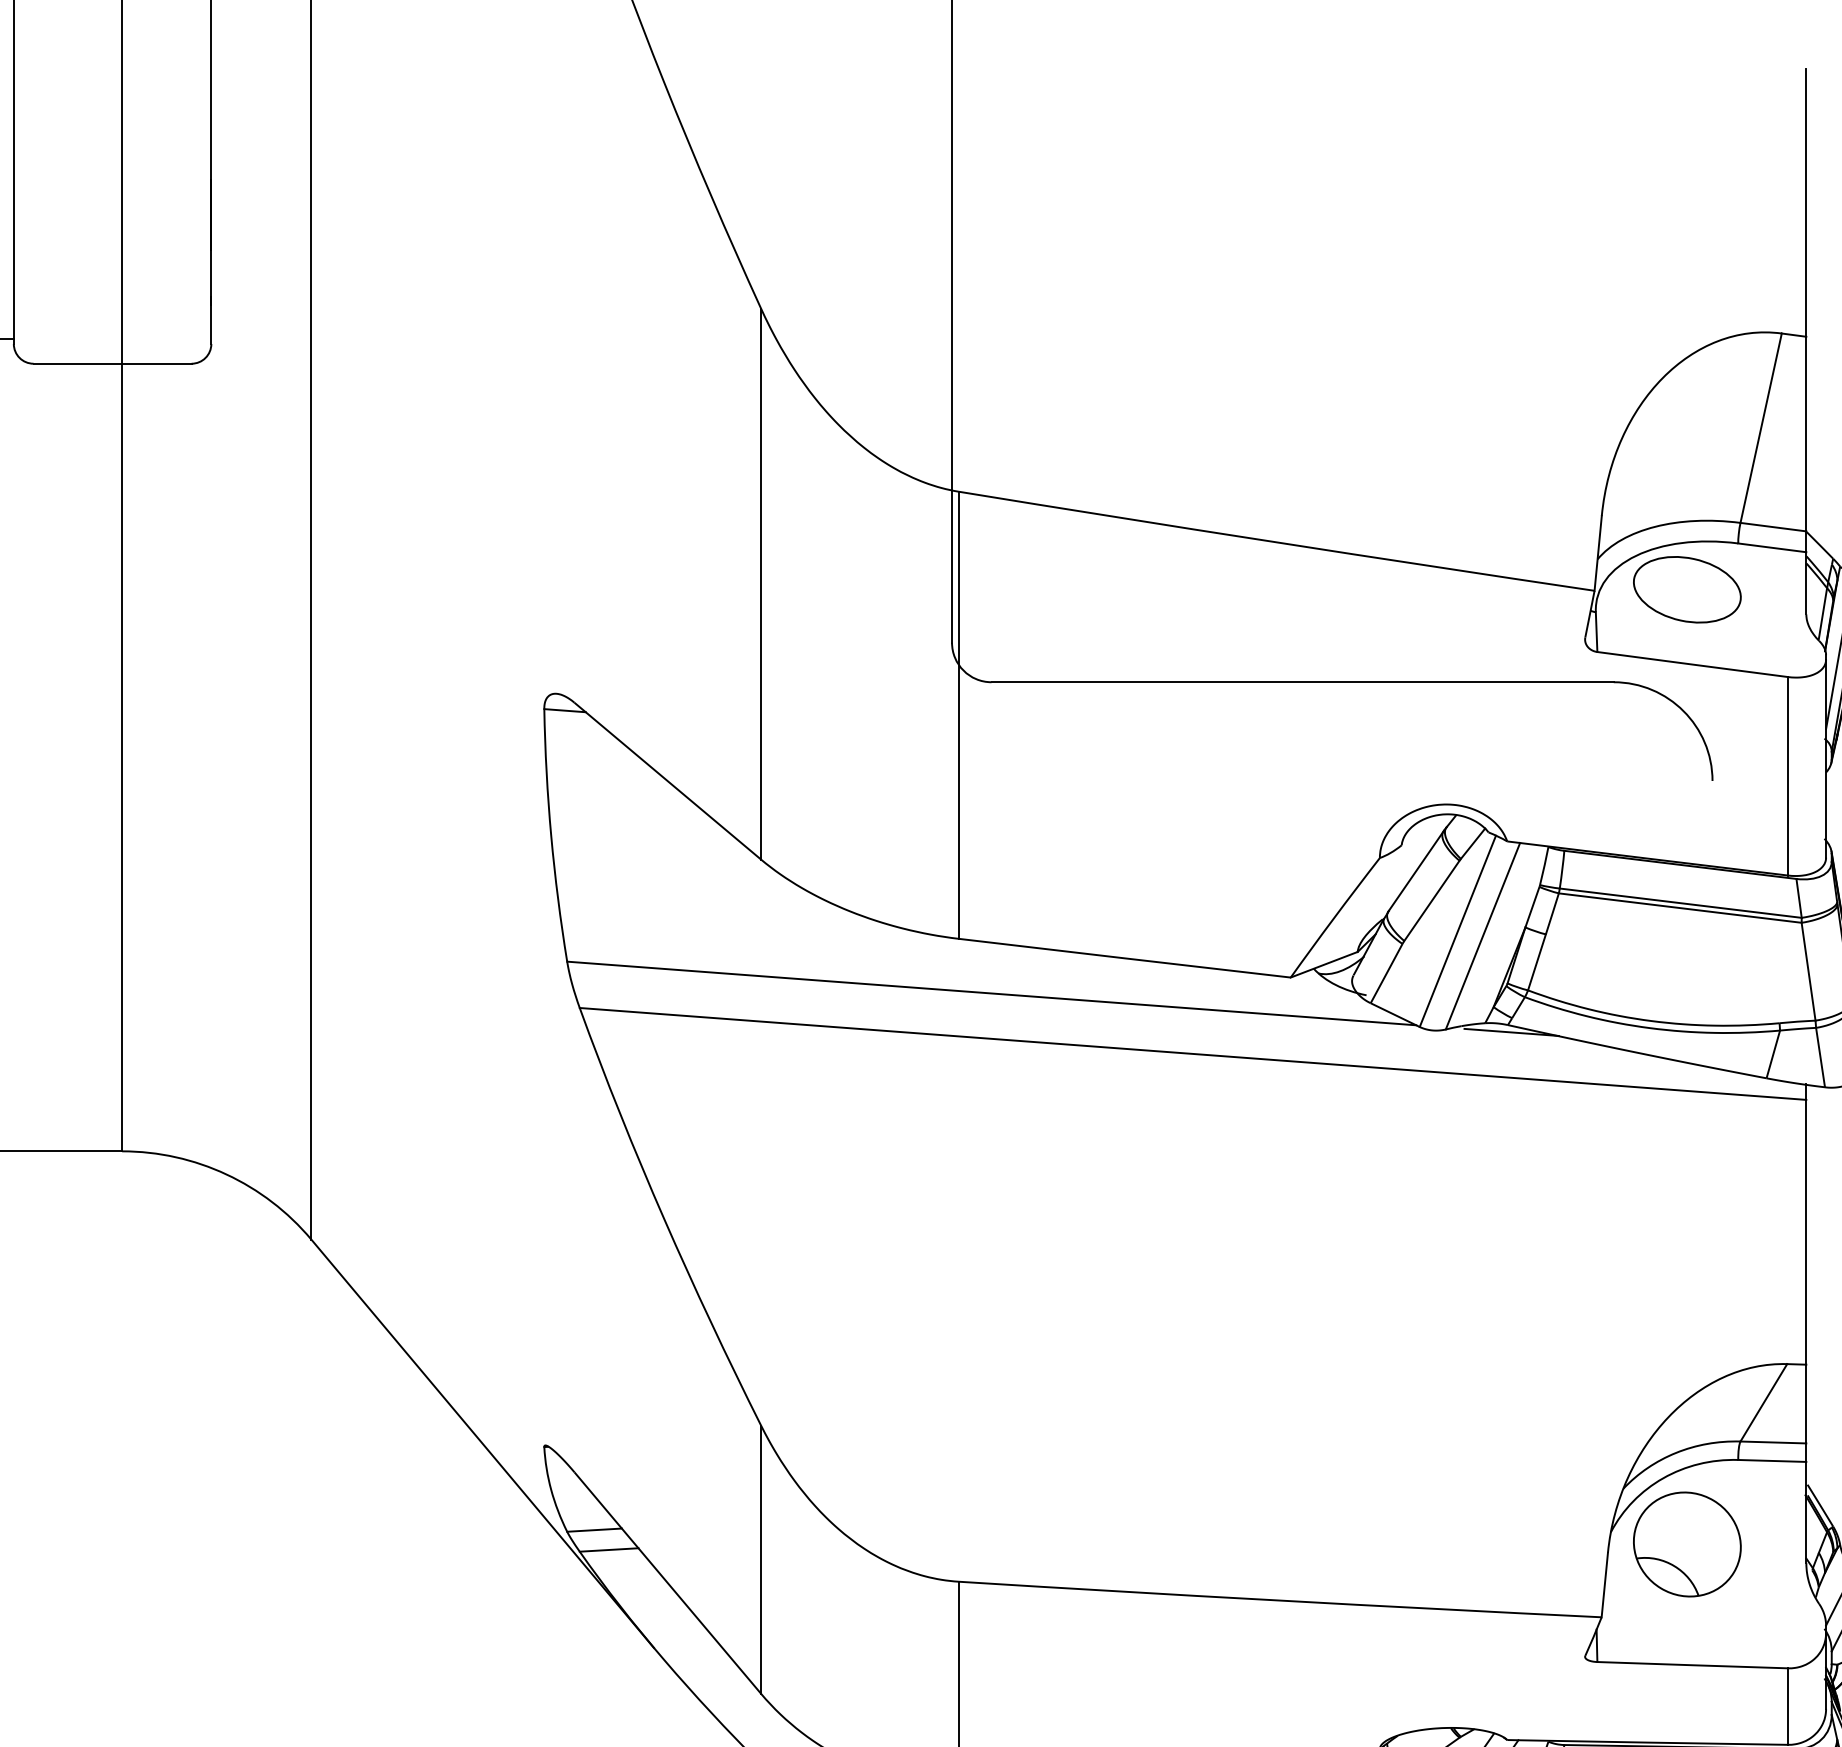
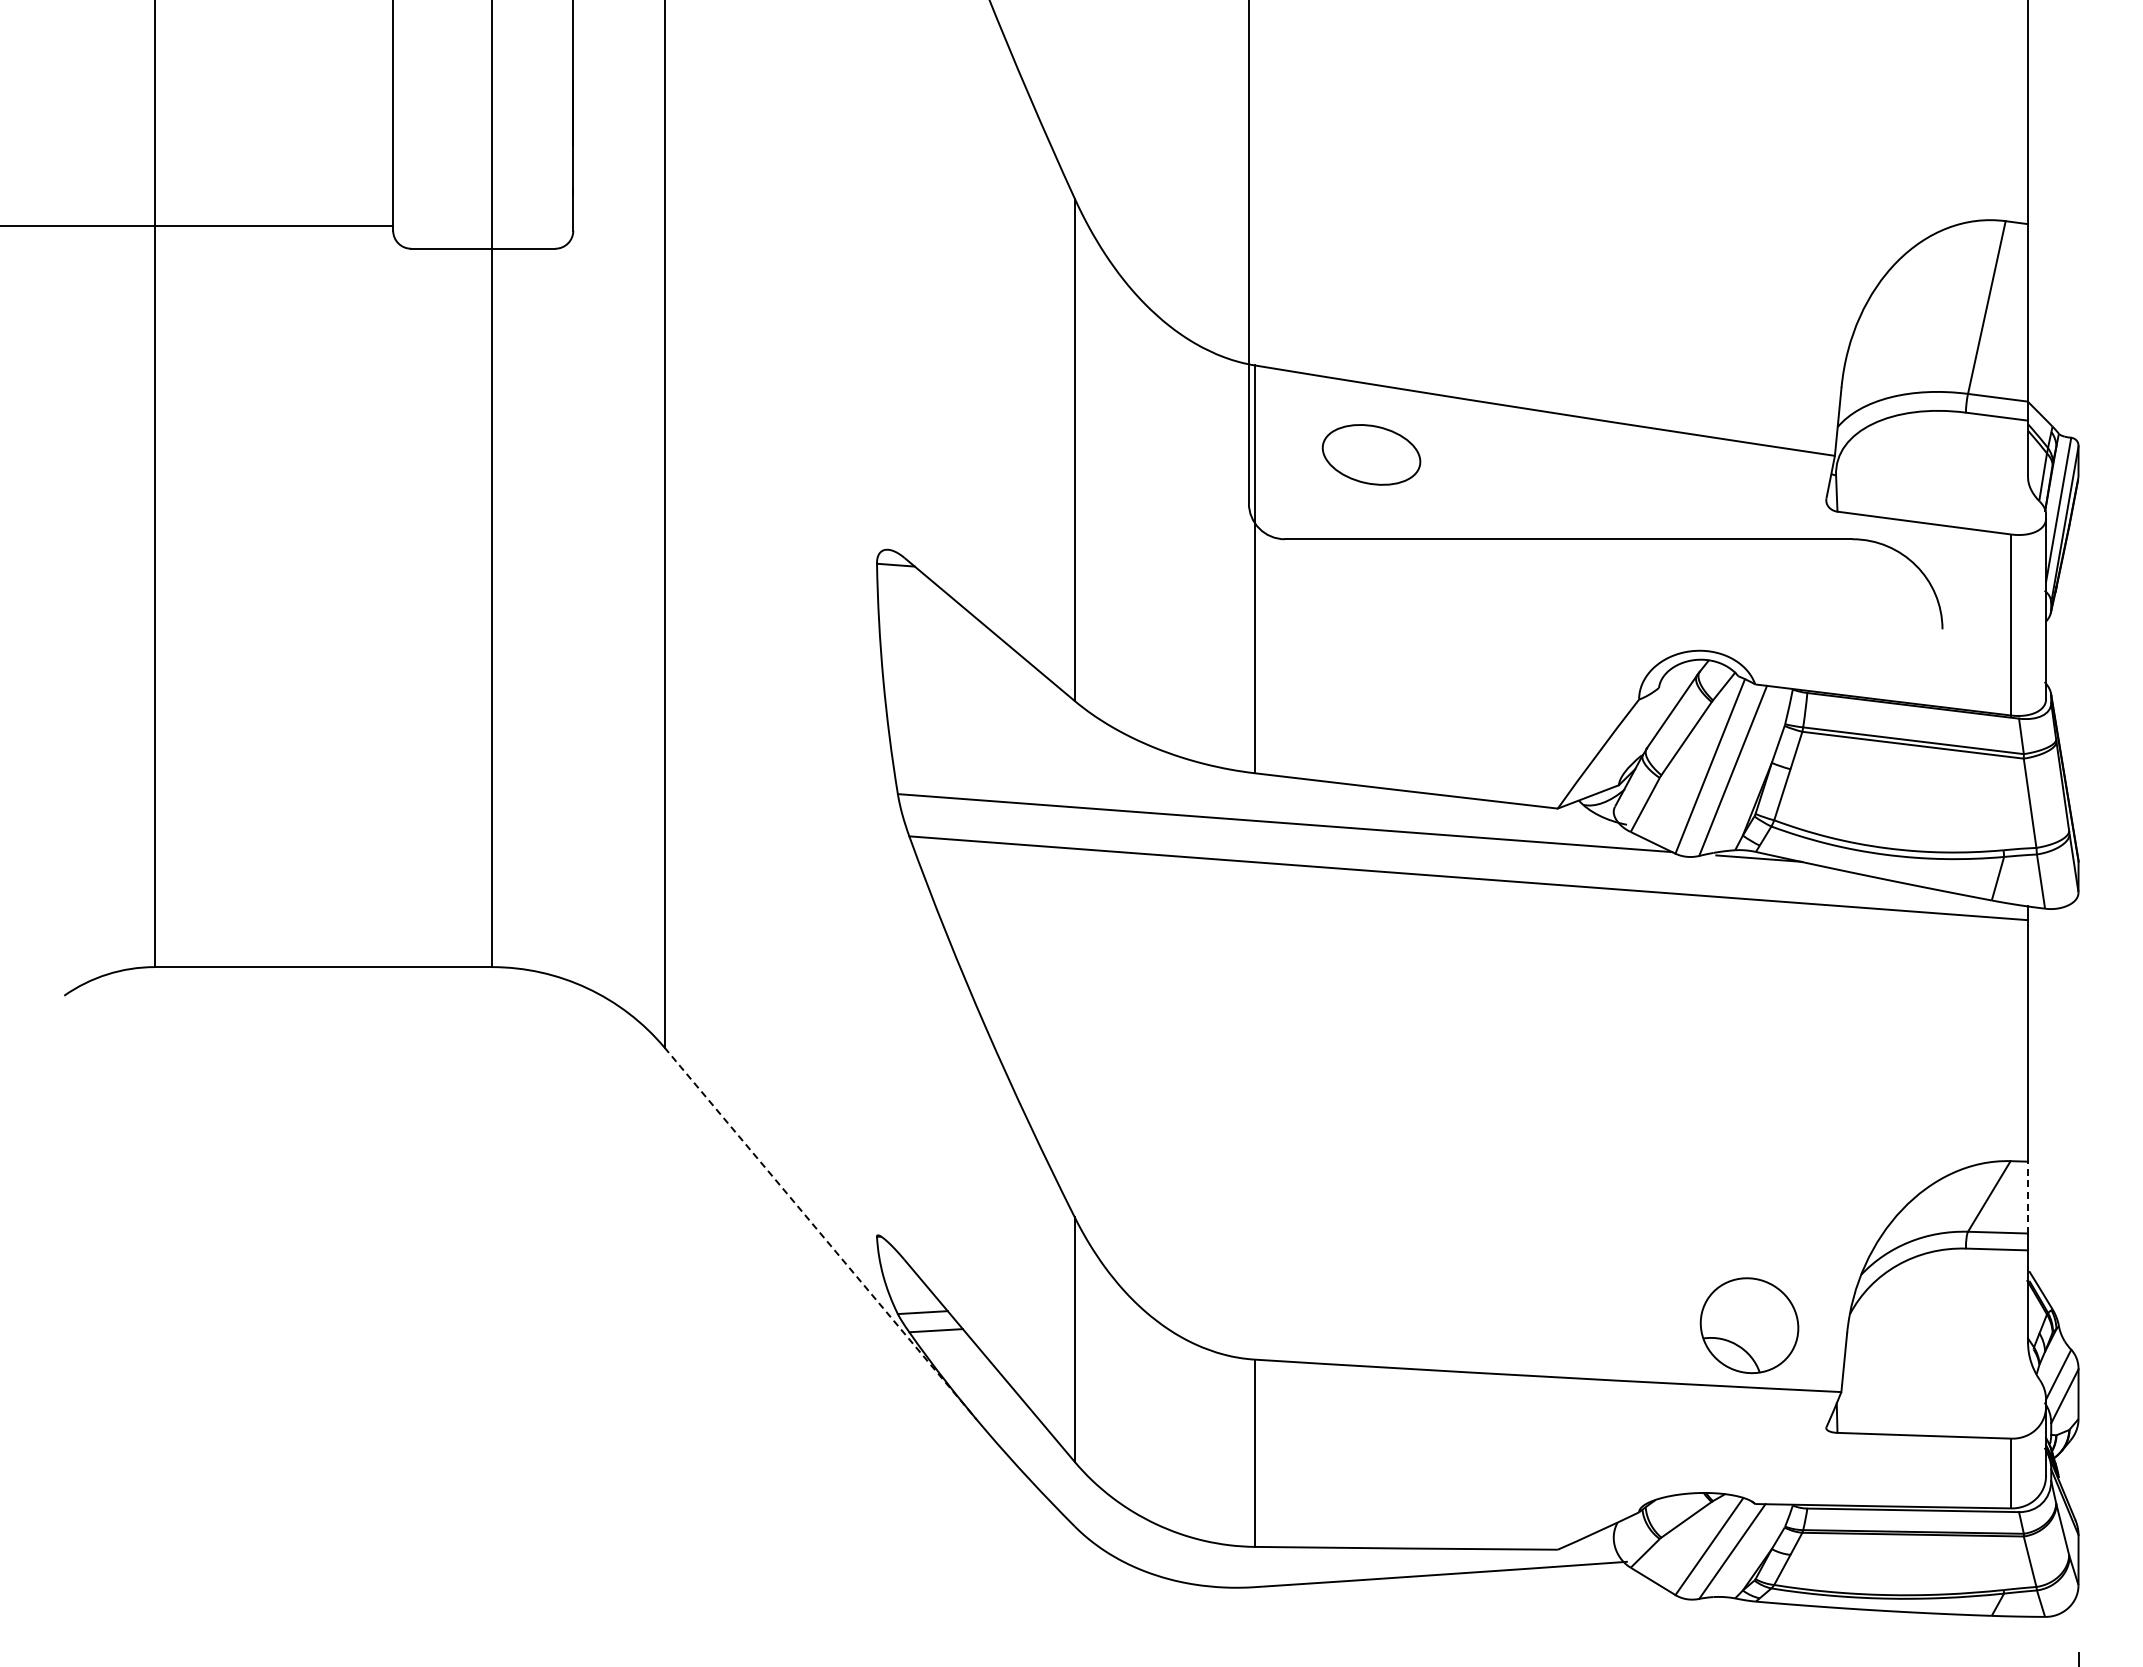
part: (1687, 589) -> (1371, 454), moved
line: (1806, 1403) -> (2028, 1197), solid -> dashed
line: (483, 1444) -> (821, 1234), solid -> dashed
part: (1687, 1544) -> (1749, 1325), moved

